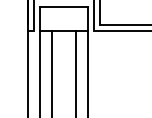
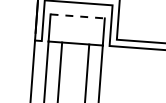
line: (64, 6) -> (78, 16), solid -> dashed

